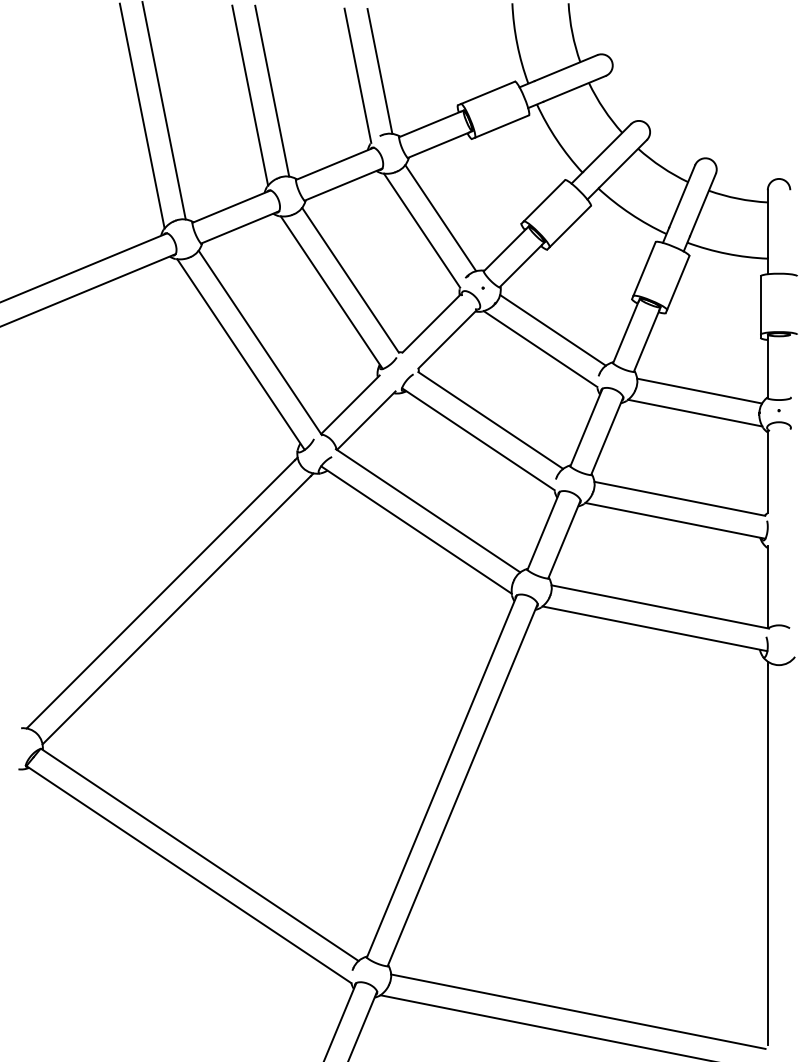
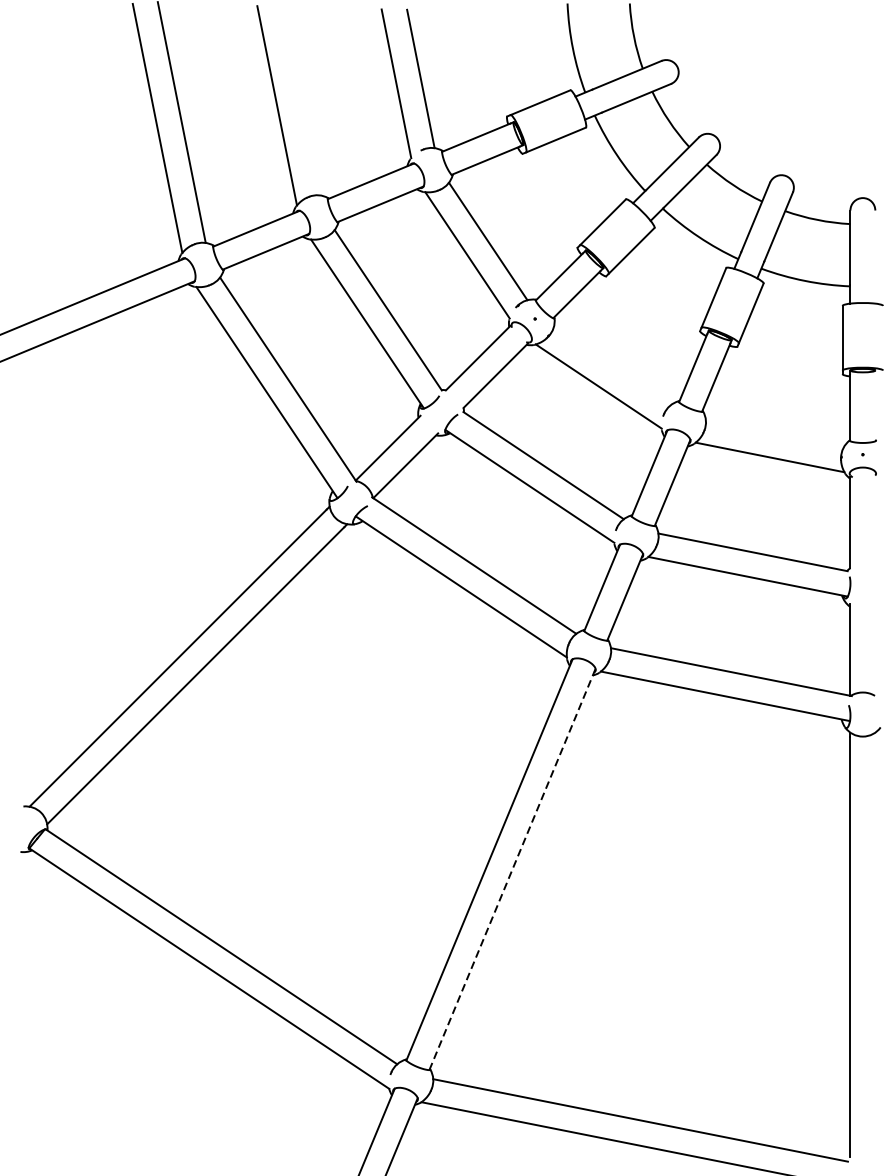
line: (272, 90) -> (301, 100), removed
line: (552, 330) -> (611, 365), removed
line: (699, 390) -> (774, 432), removed
line: (462, 784) -> (512, 868), solid -> dashed

